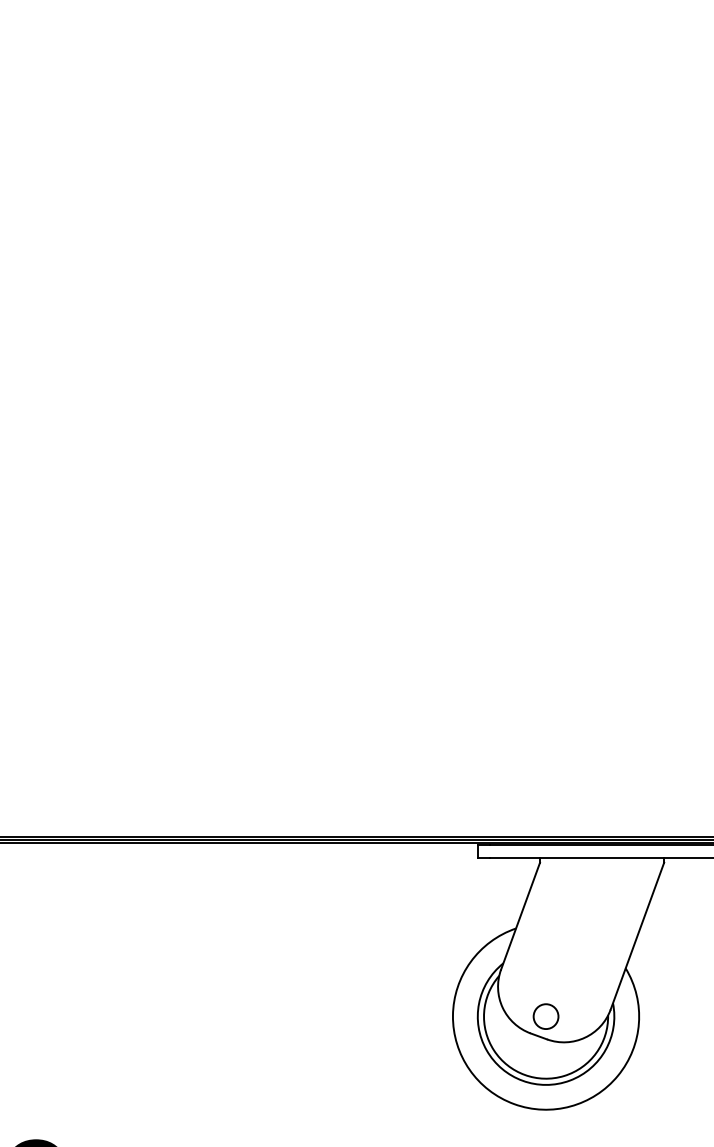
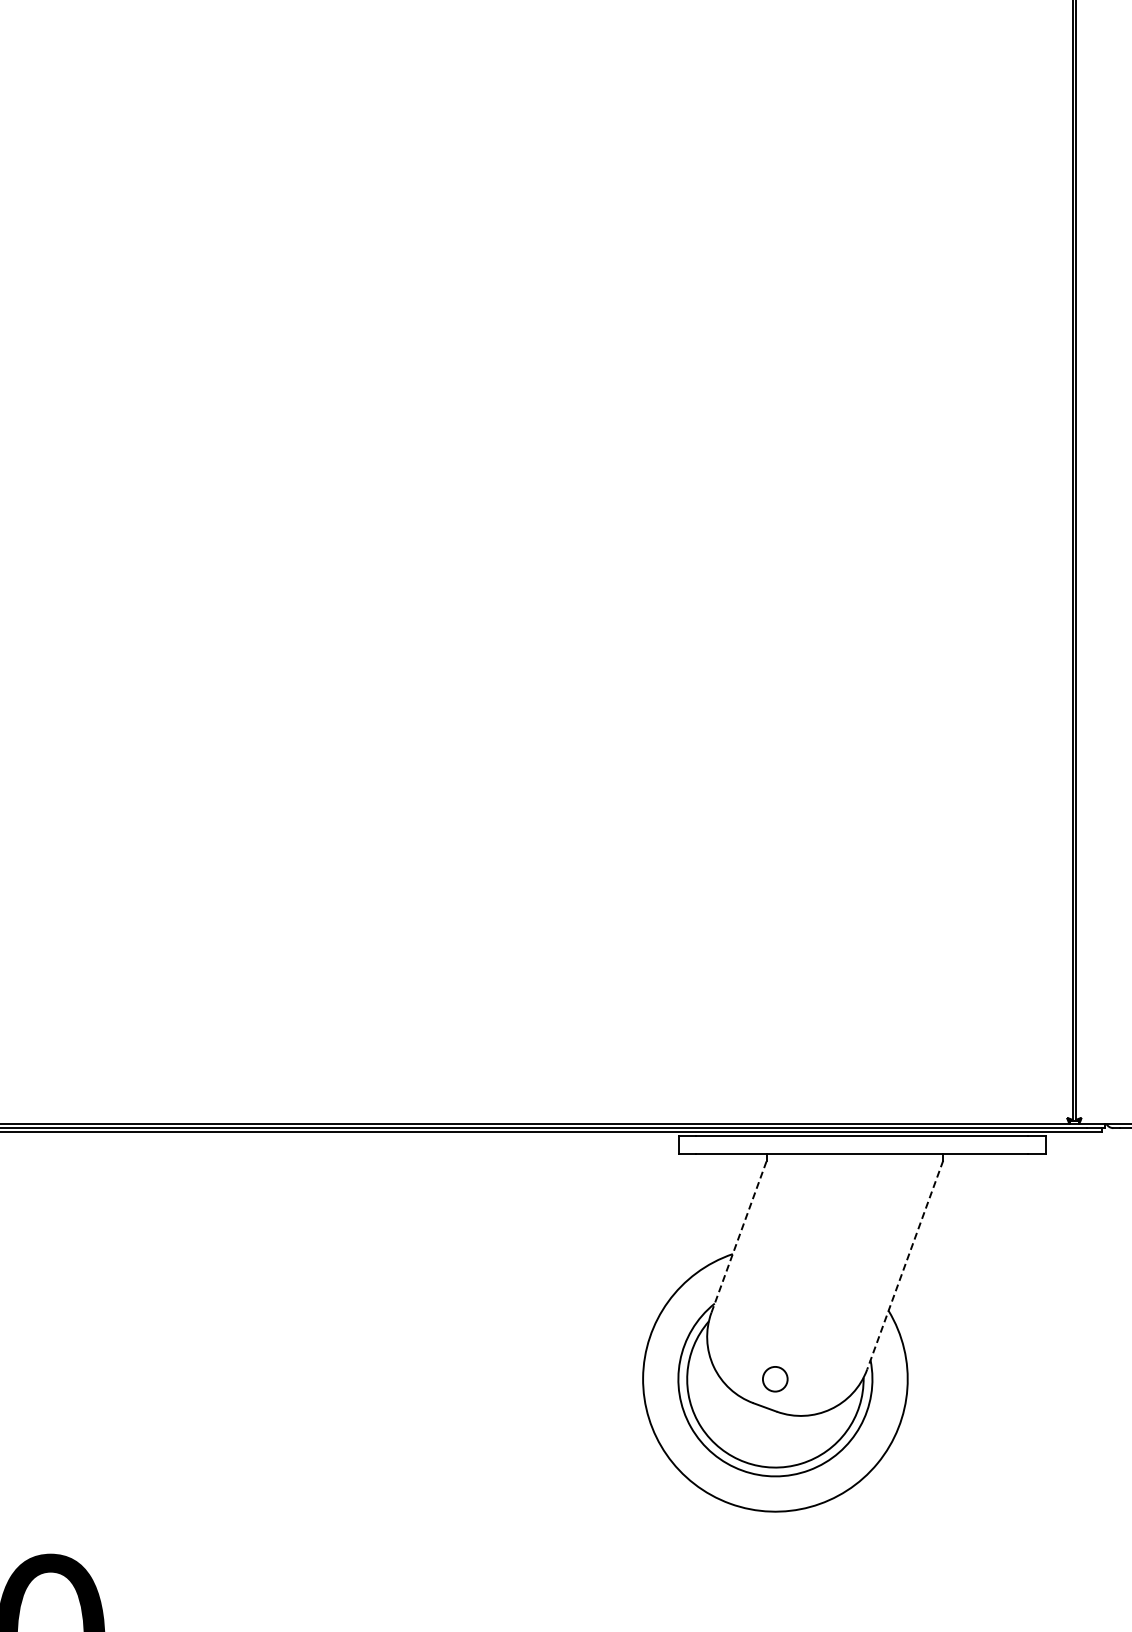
line: (520, 916) -> (739, 1236), solid -> dashed
line: (637, 936) -> (905, 1265), solid -> dashed
circle: (545, 1016) -> (774, 1378), size x0.7

